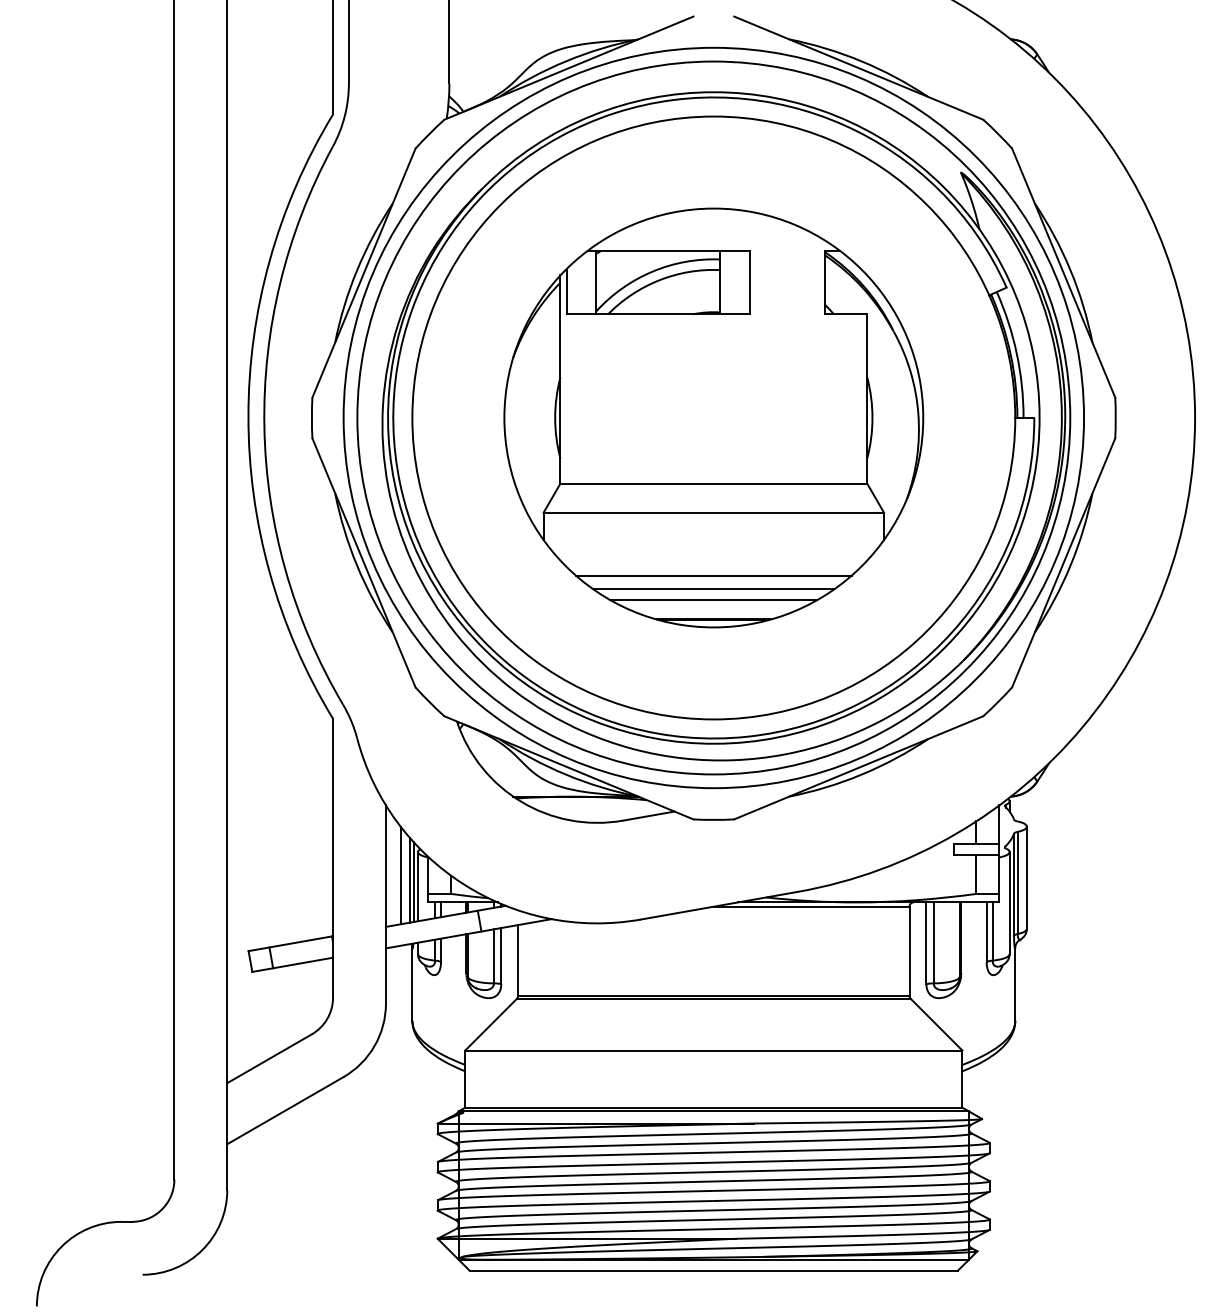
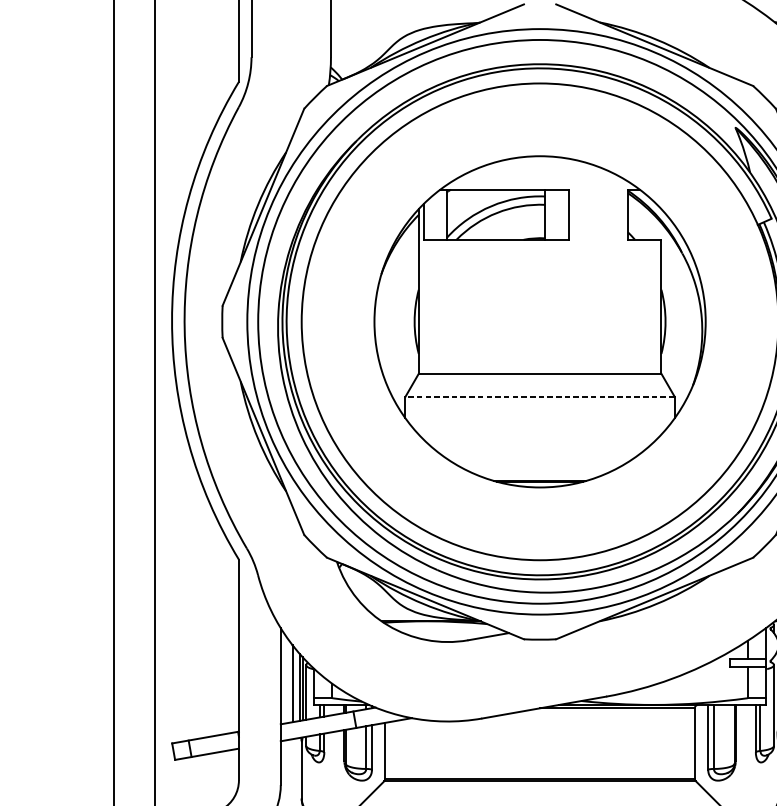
line: (713, 512) -> (539, 396), solid -> dashed
line: (713, 575) -> (539, 446), removed
line: (713, 589) -> (539, 457), removed
line: (713, 599) -> (539, 465), removed

